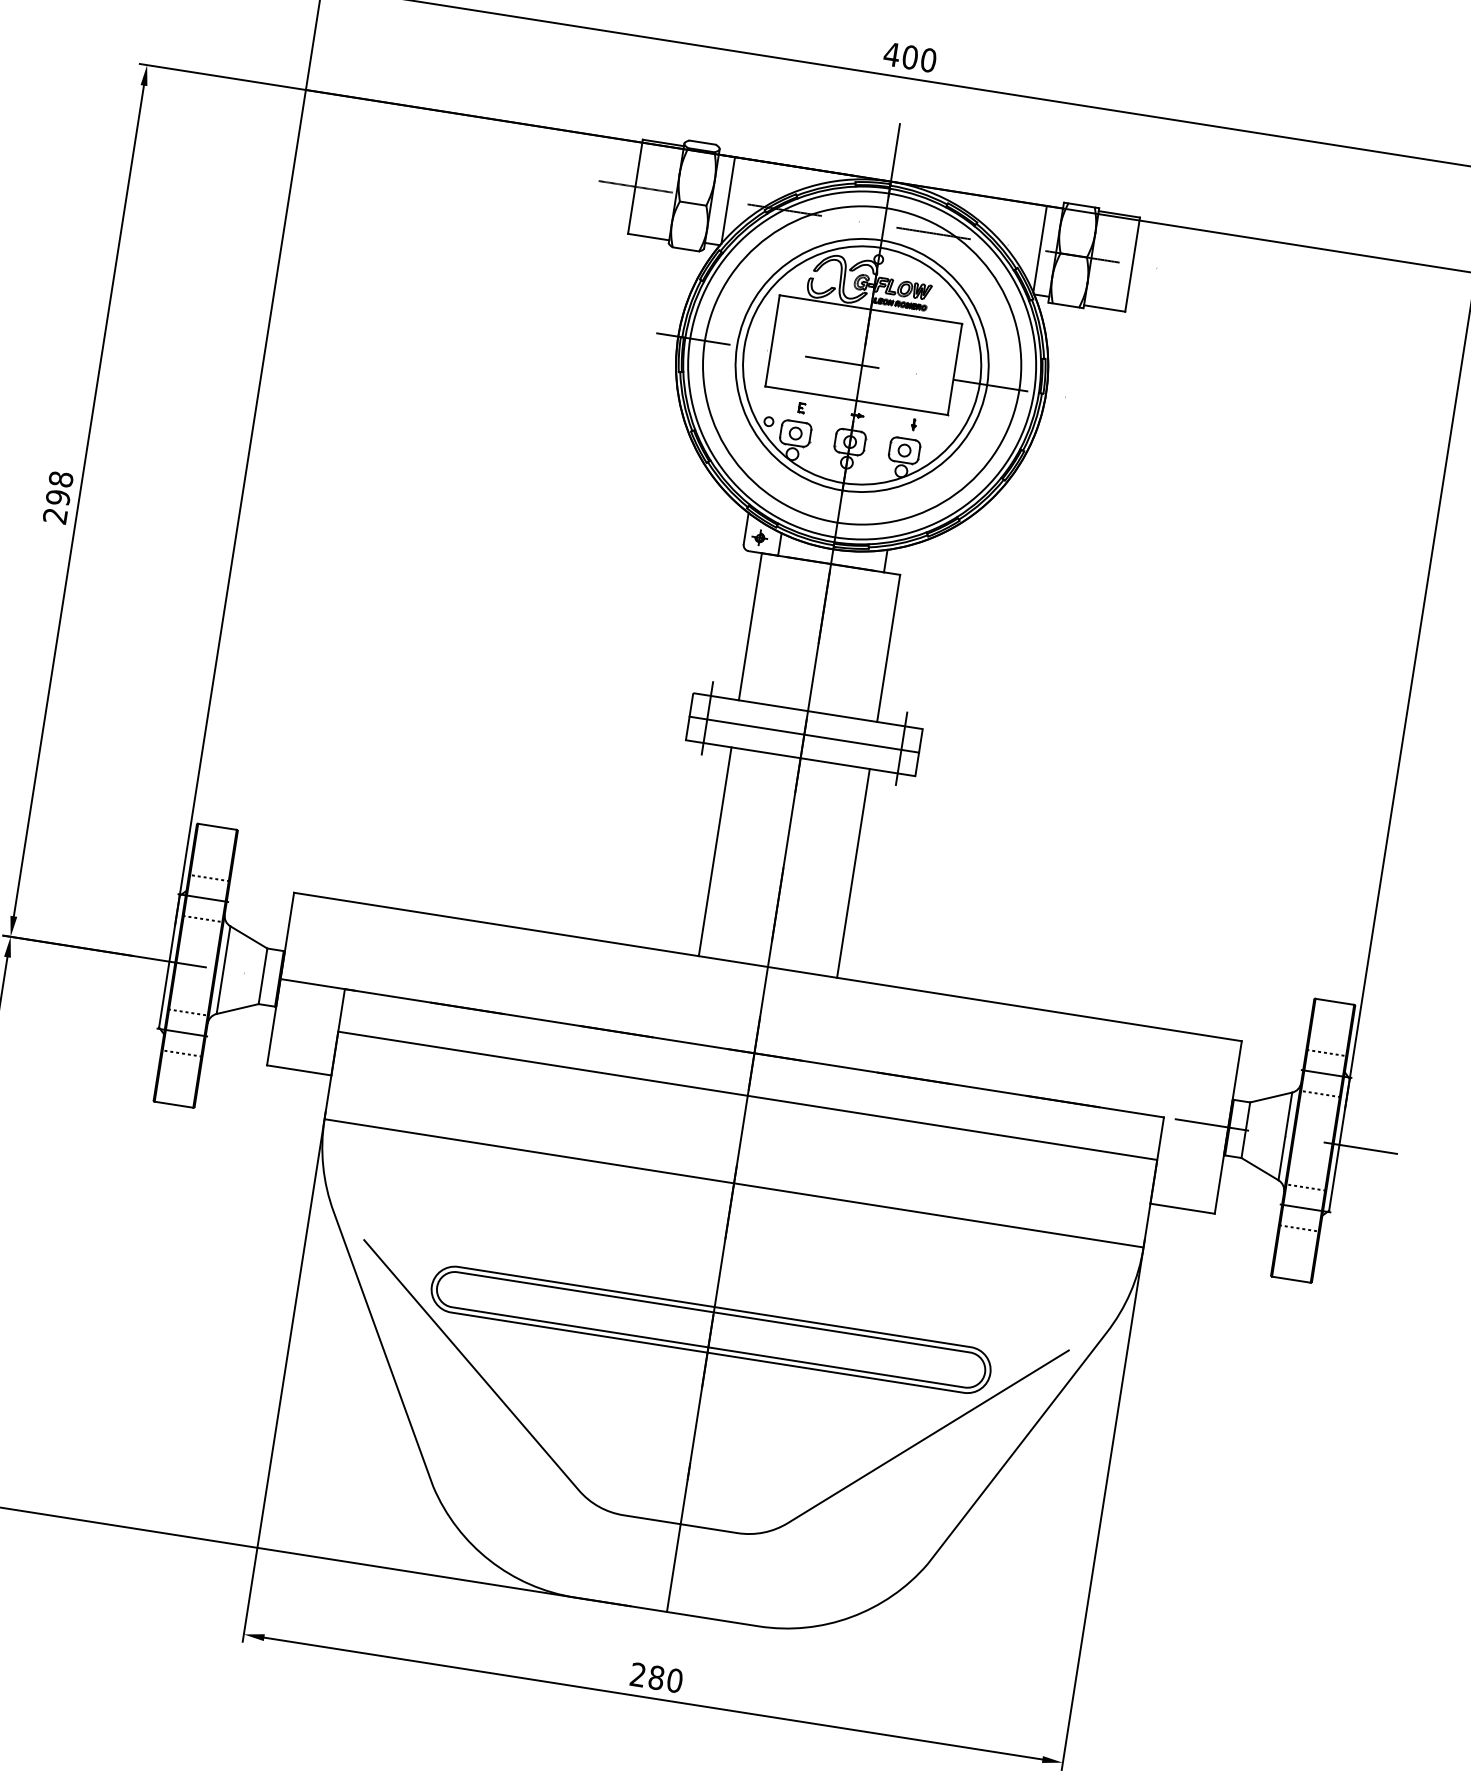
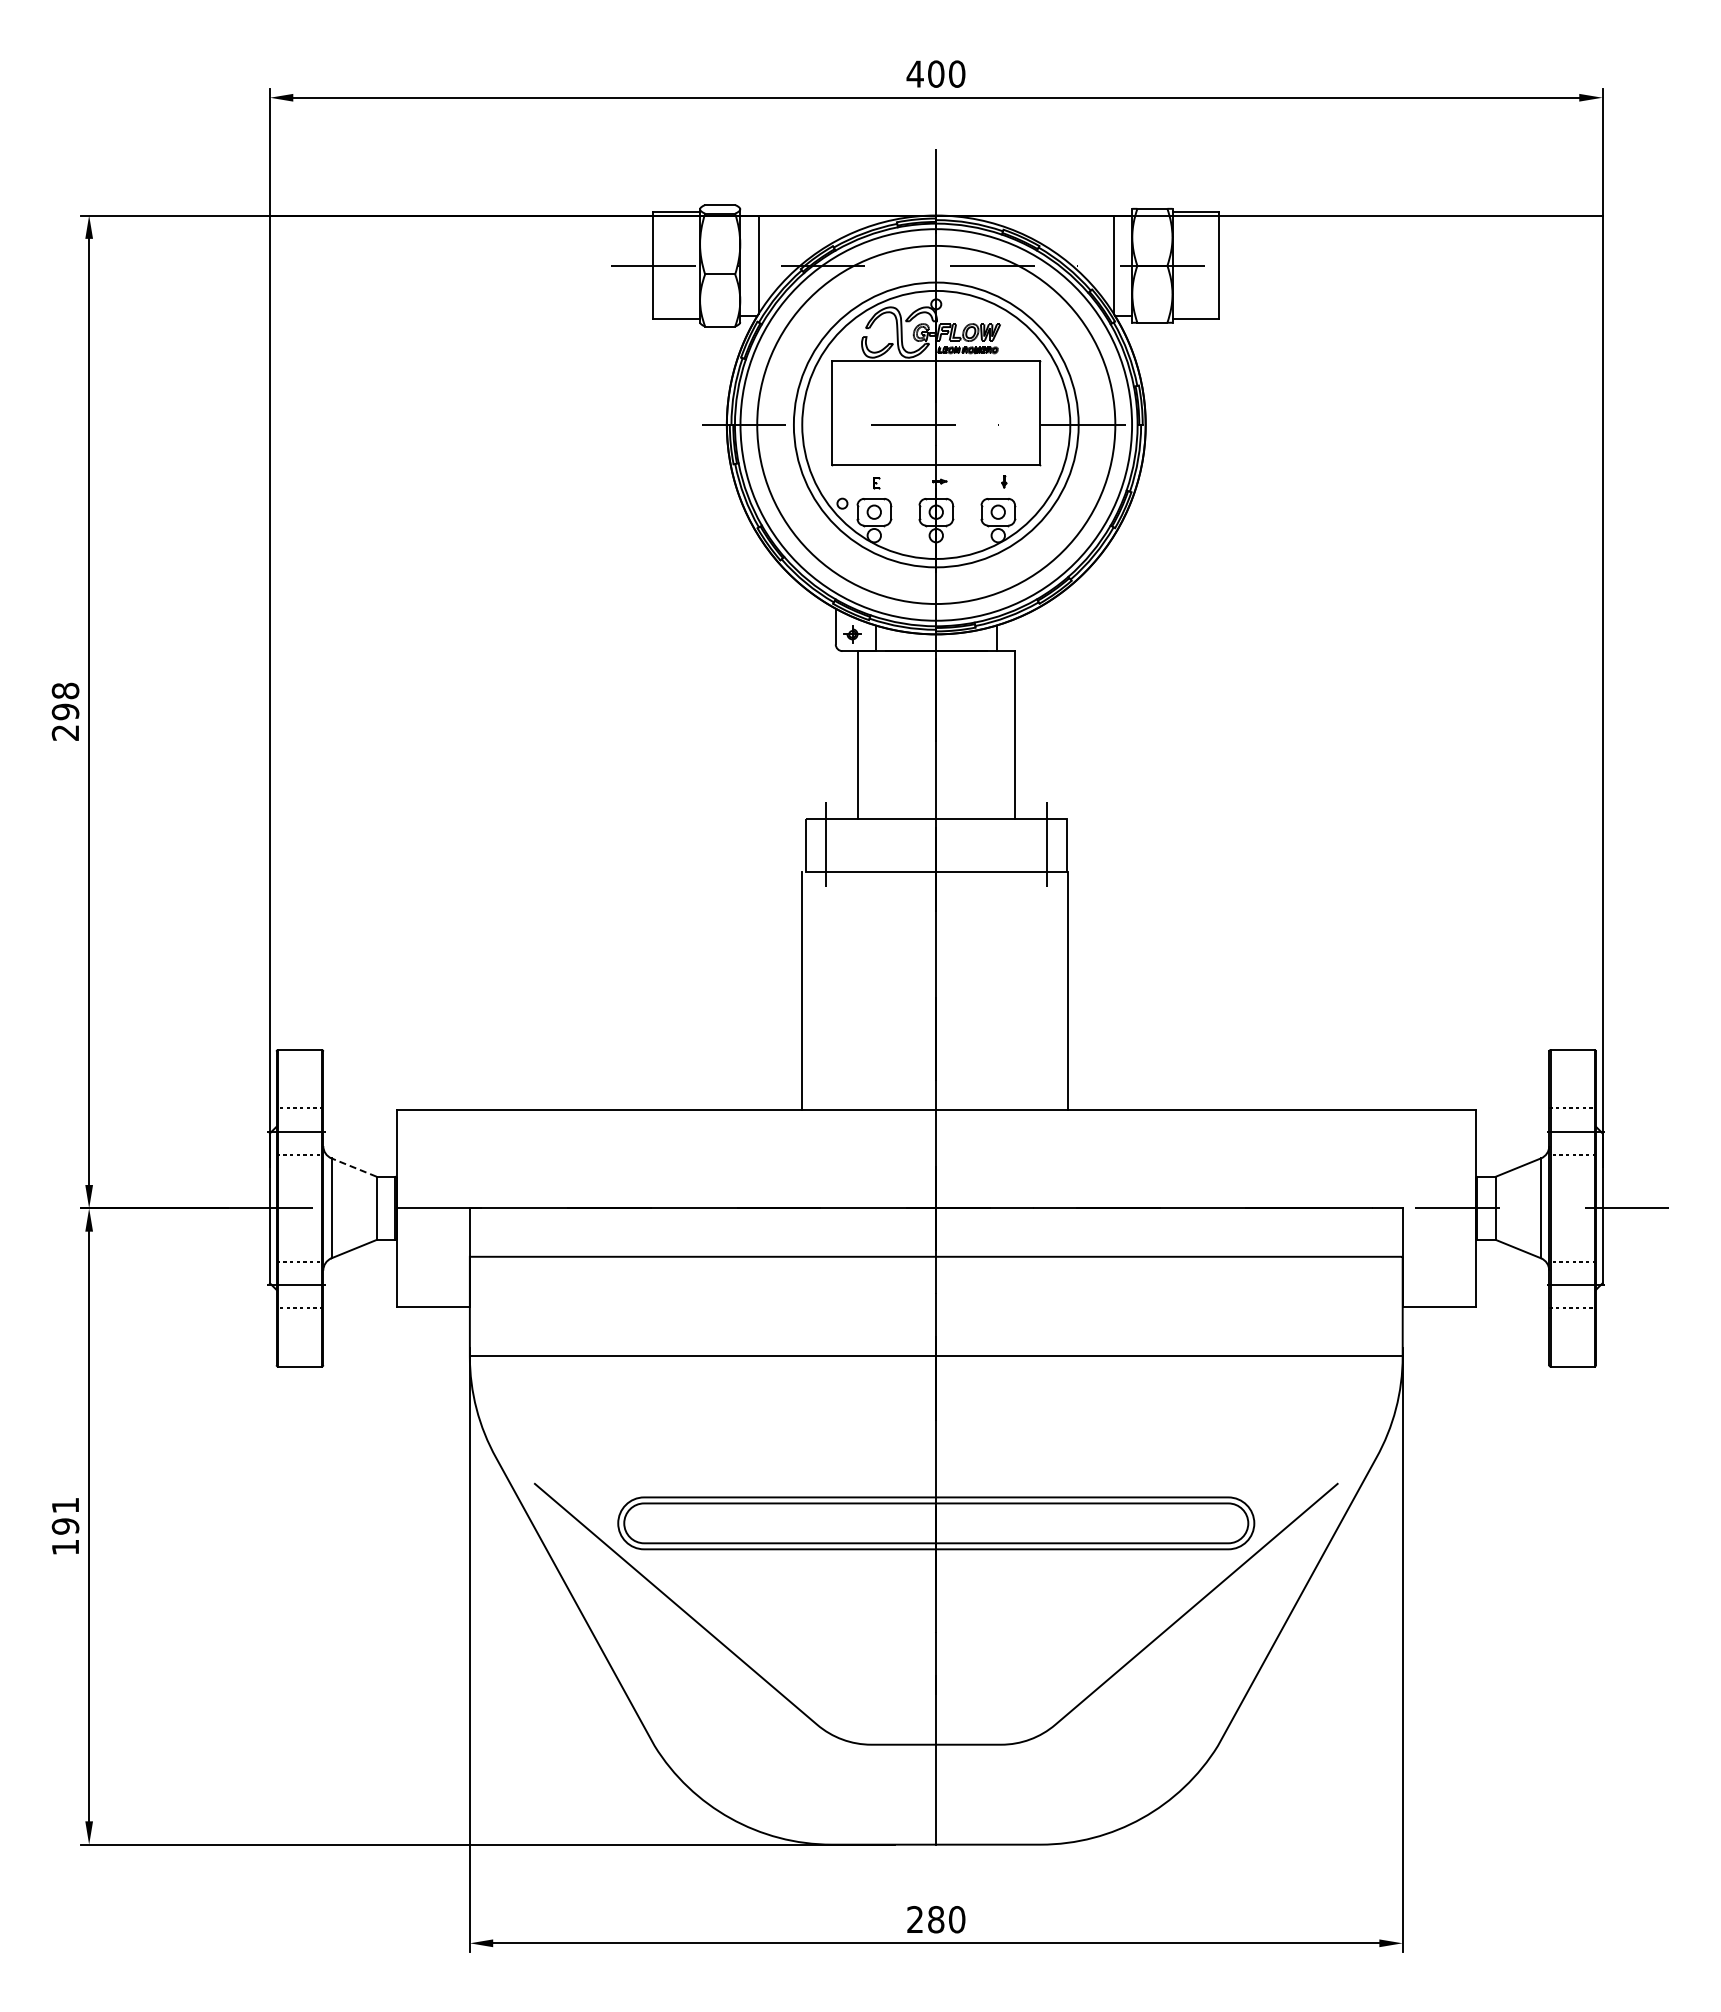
line: (803, 734) -> (935, 845), removed
line: (715, 852) -> (801, 991), moved
line: (853, 873) -> (1068, 991), moved
line: (248, 937) -> (353, 1167), solid -> dashed

